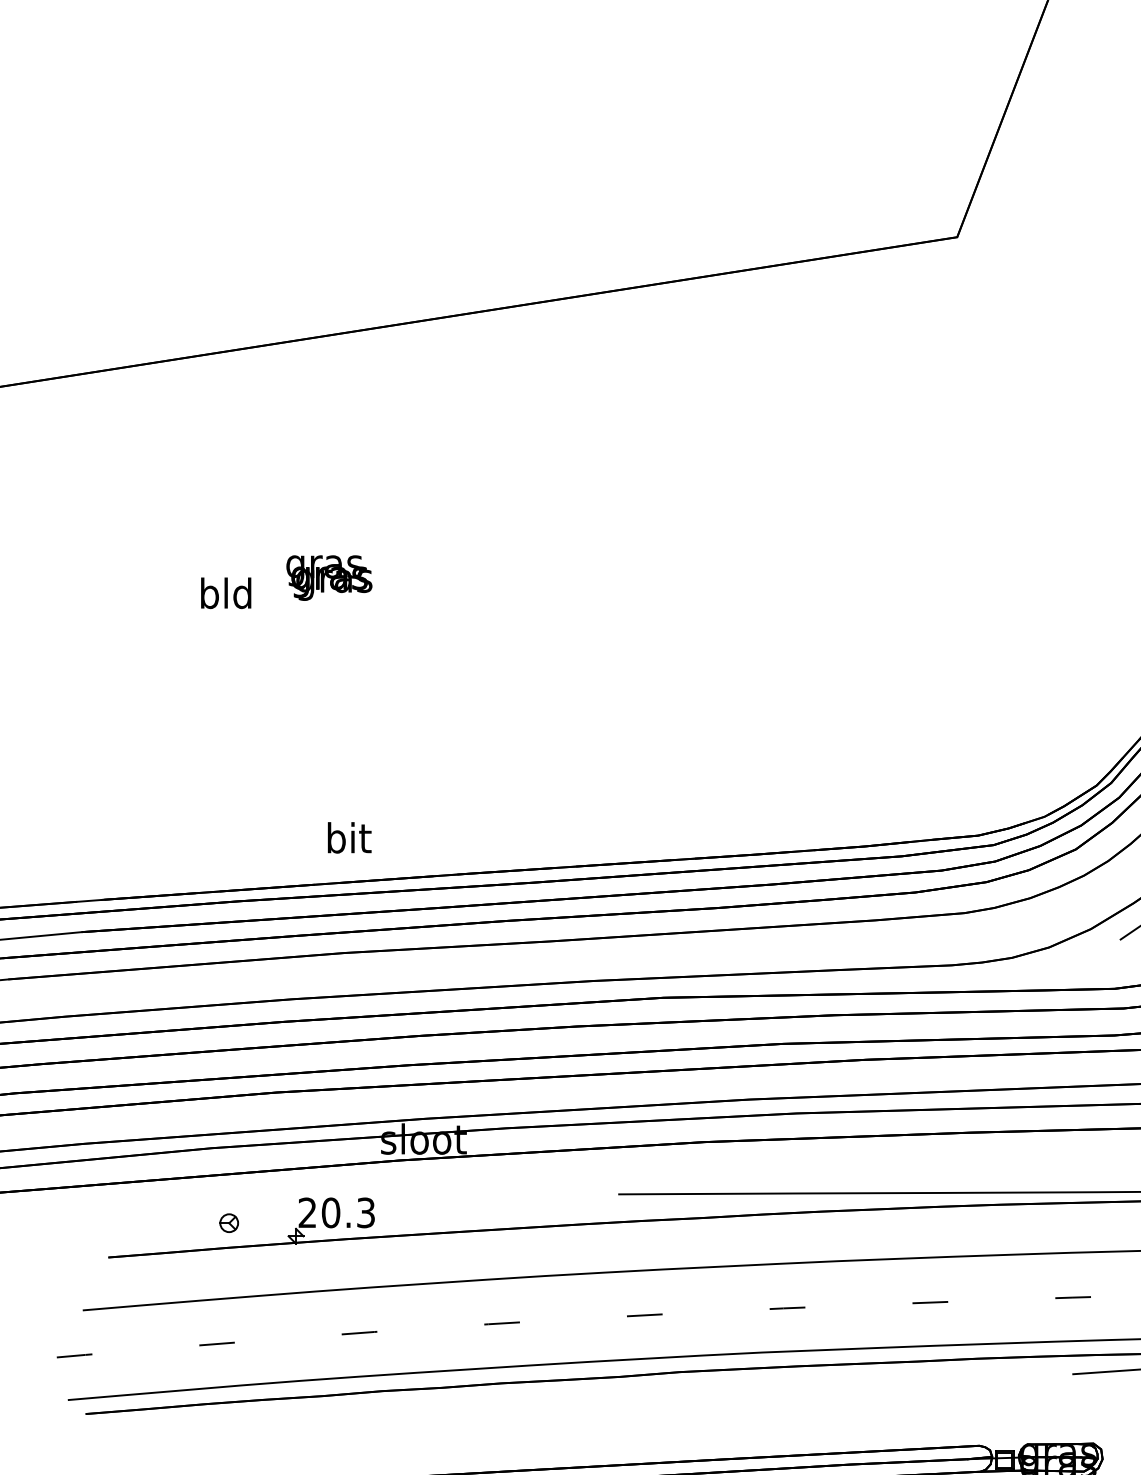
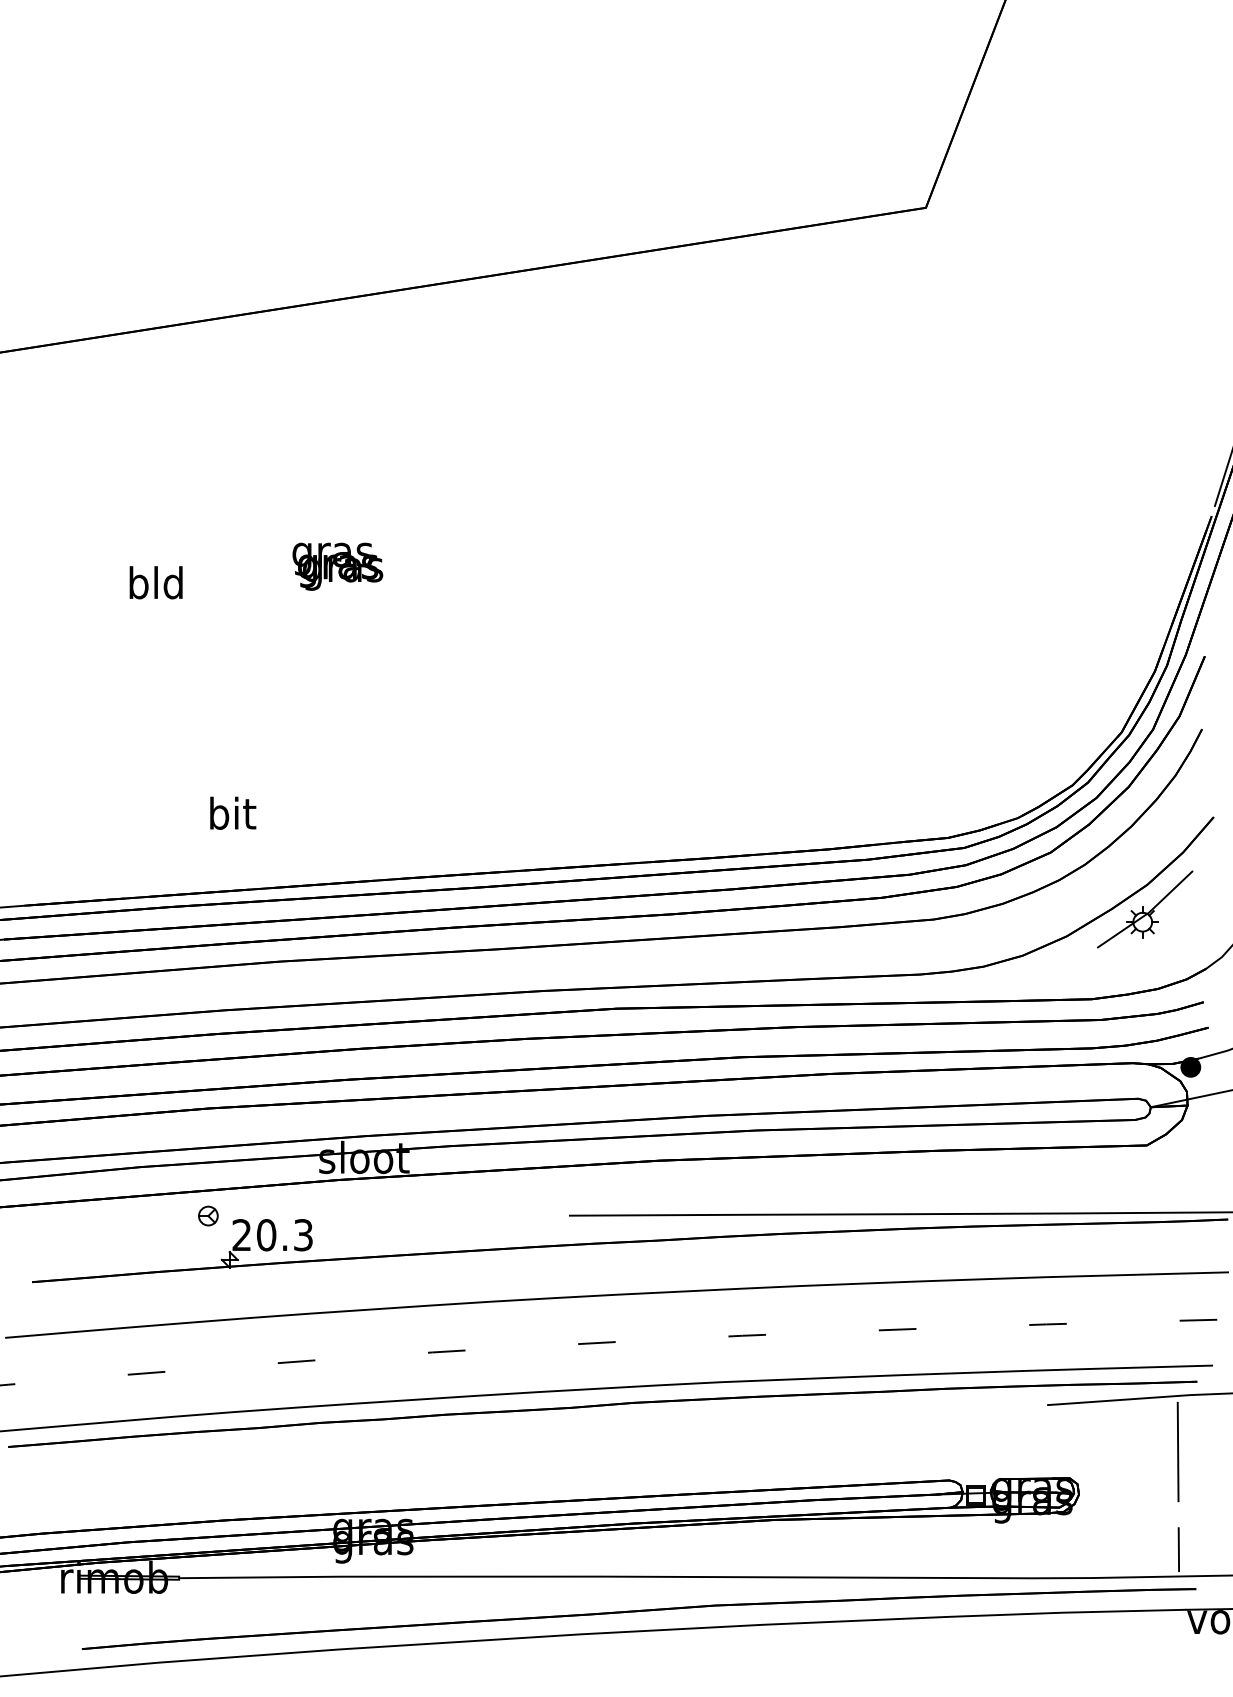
text: (329, 577) -> (337, 566), moved
text: (349, 837) -> (233, 812), moved
part: (229, 1222) -> (208, 1215), moved

